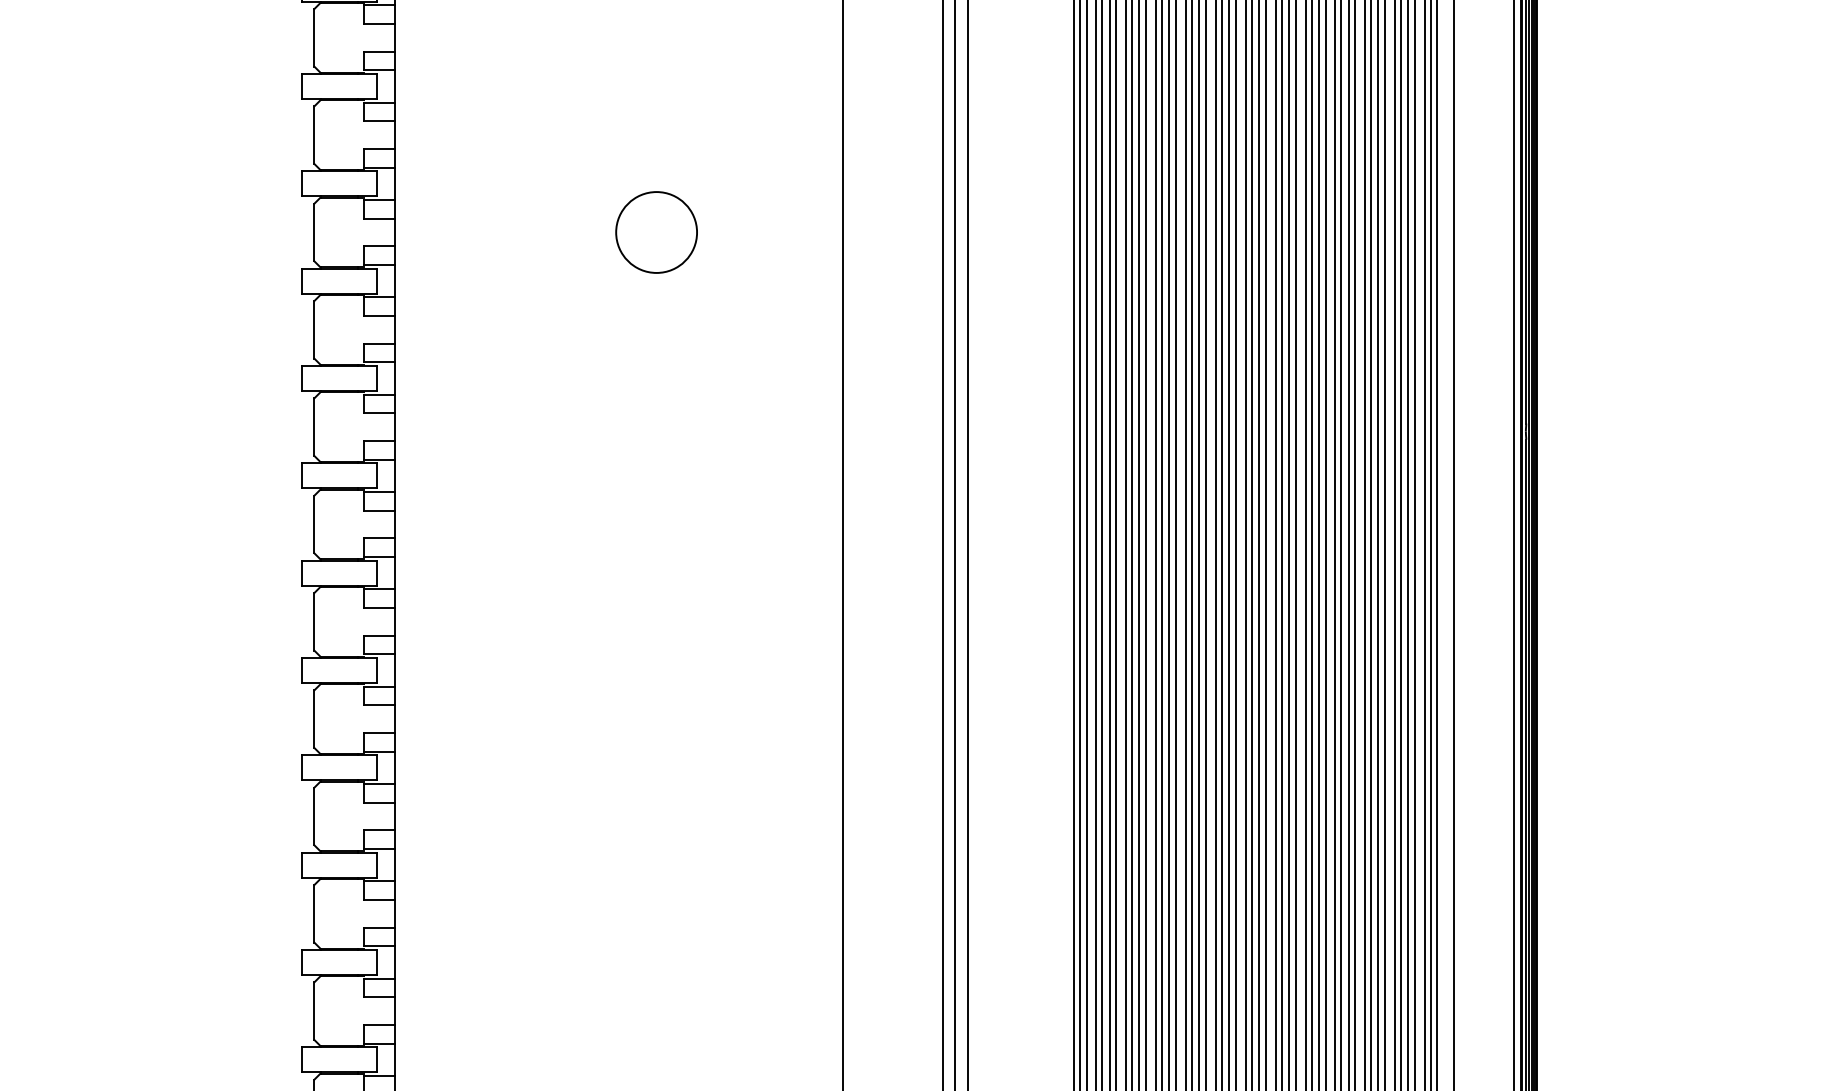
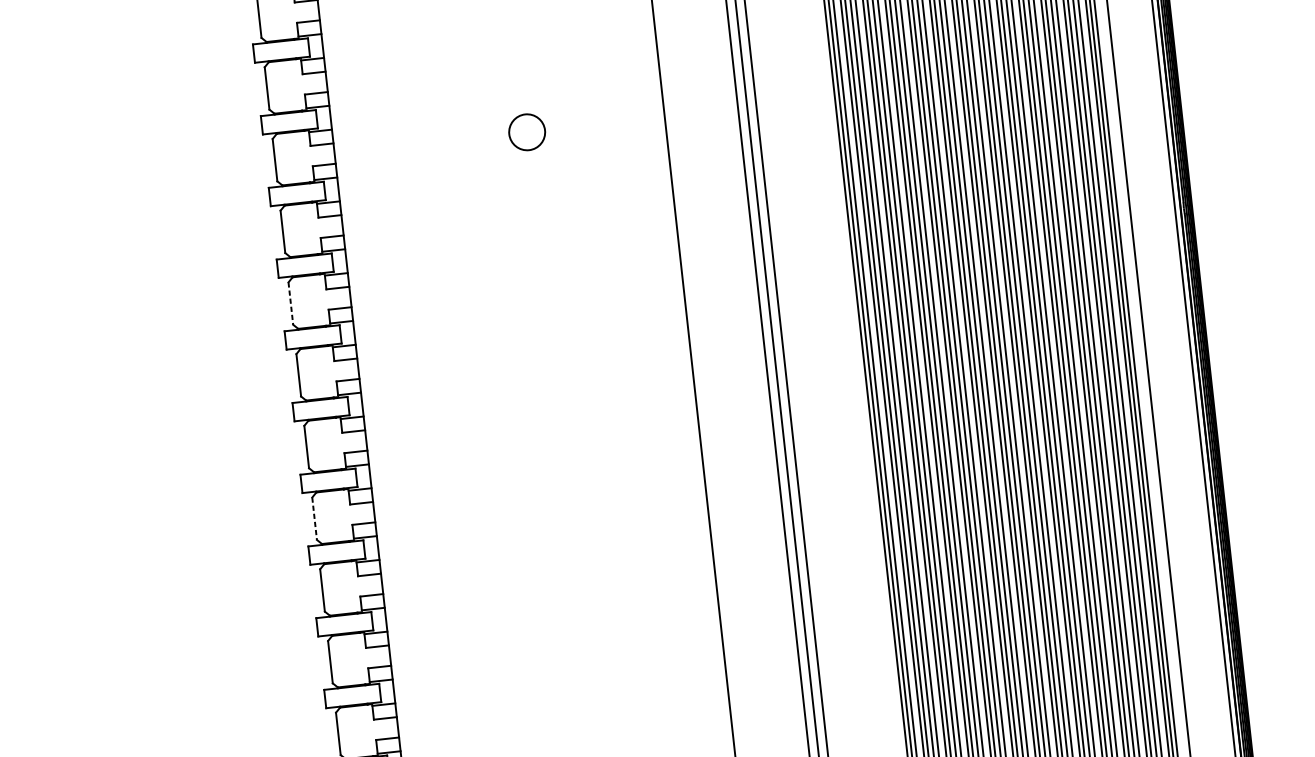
circle: (656, 232) -> (527, 132), size x0.6
line: (314, 427) -> (290, 303), solid -> dashed
line: (314, 719) -> (314, 518), solid -> dashed

